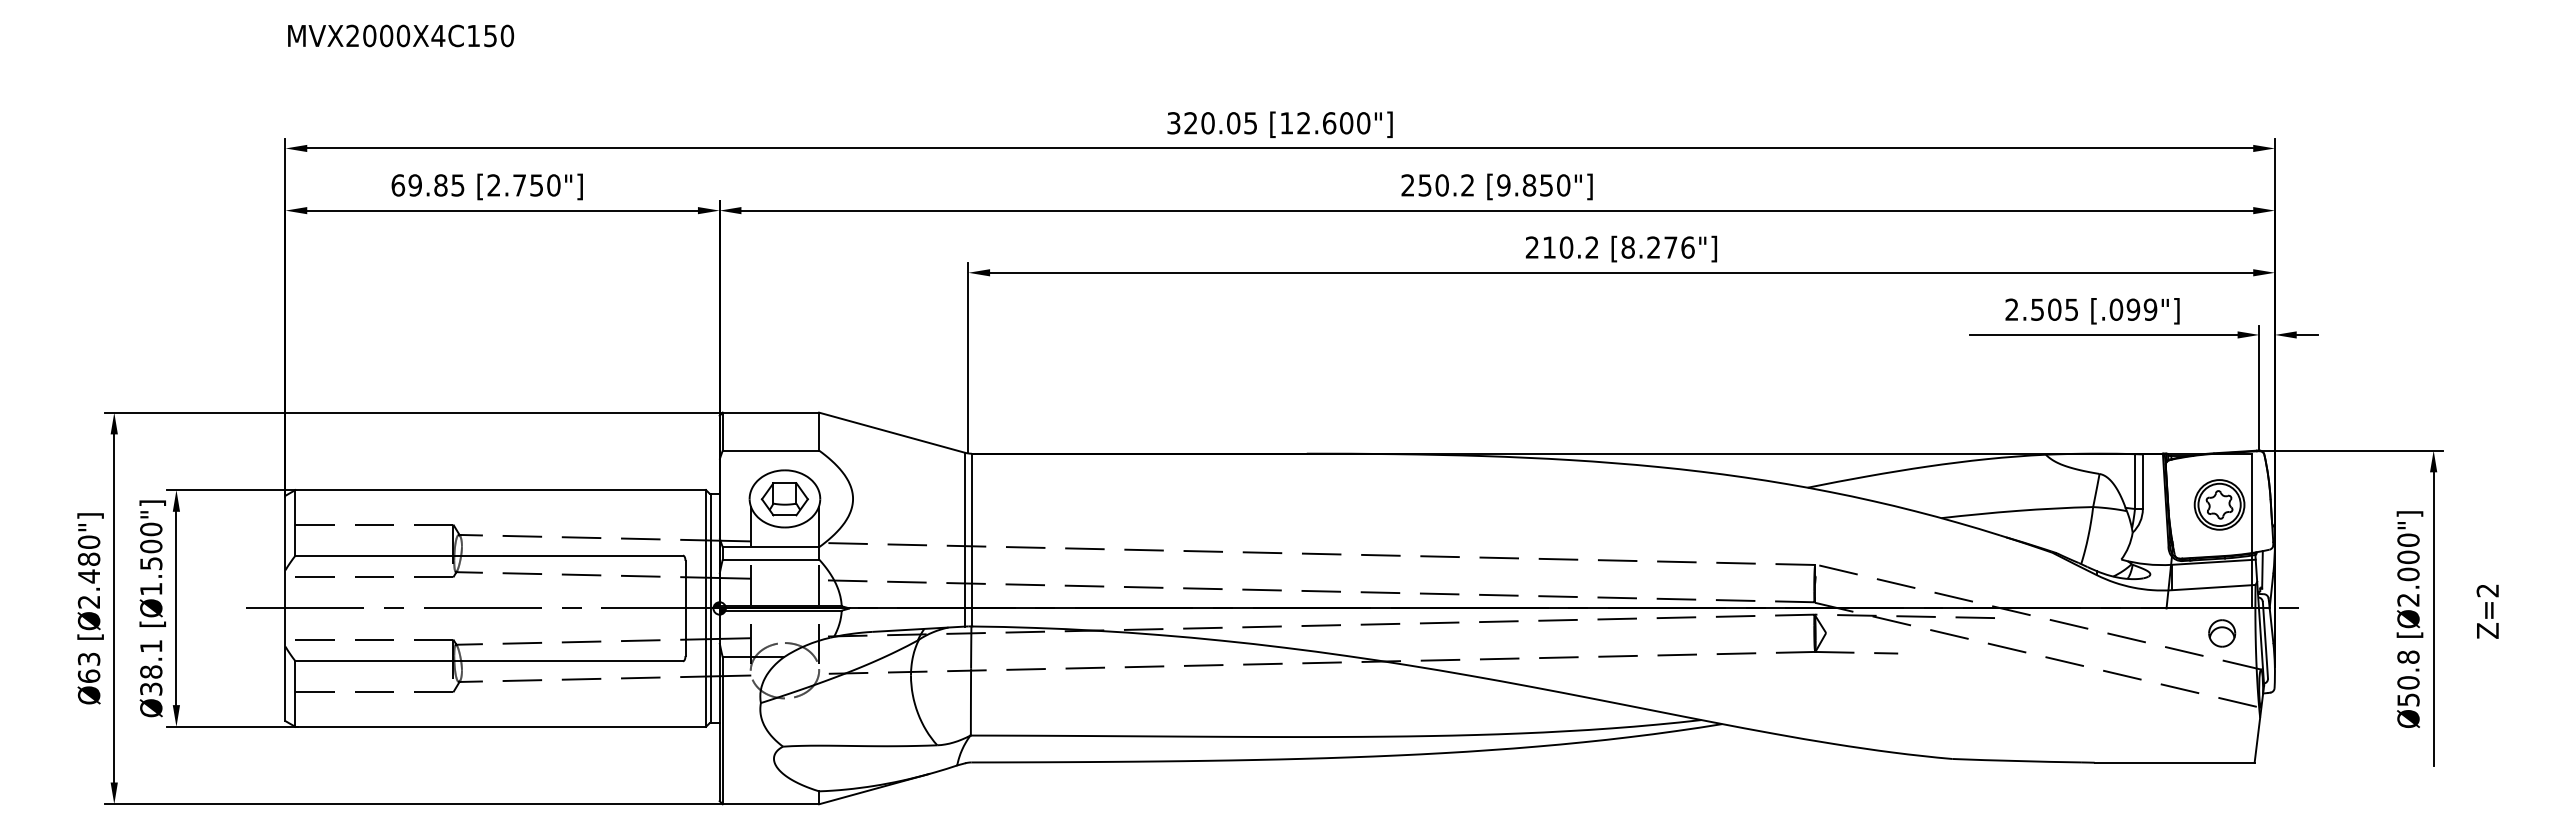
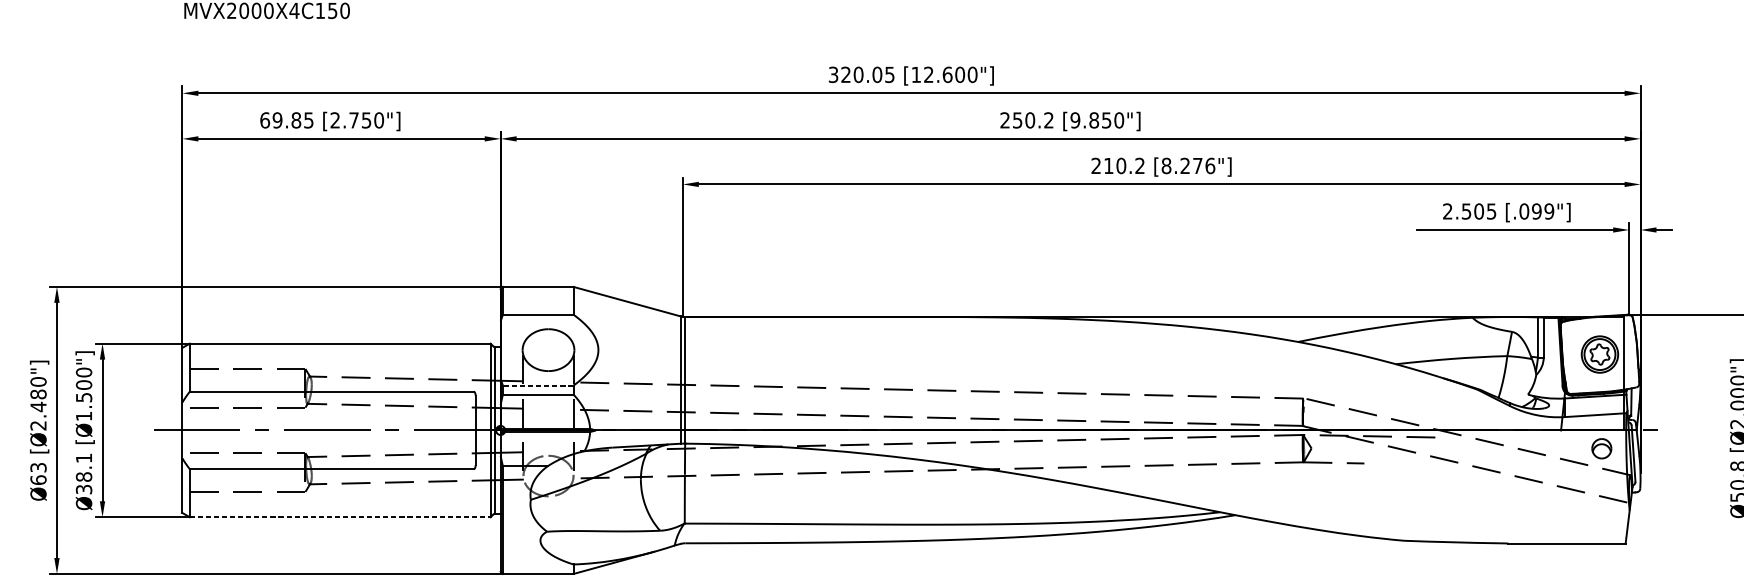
part: (784, 499) -> (548, 350), removed
line: (770, 547) -> (537, 385), solid -> dashed
line: (501, 726) -> (340, 516), solid -> dashed

